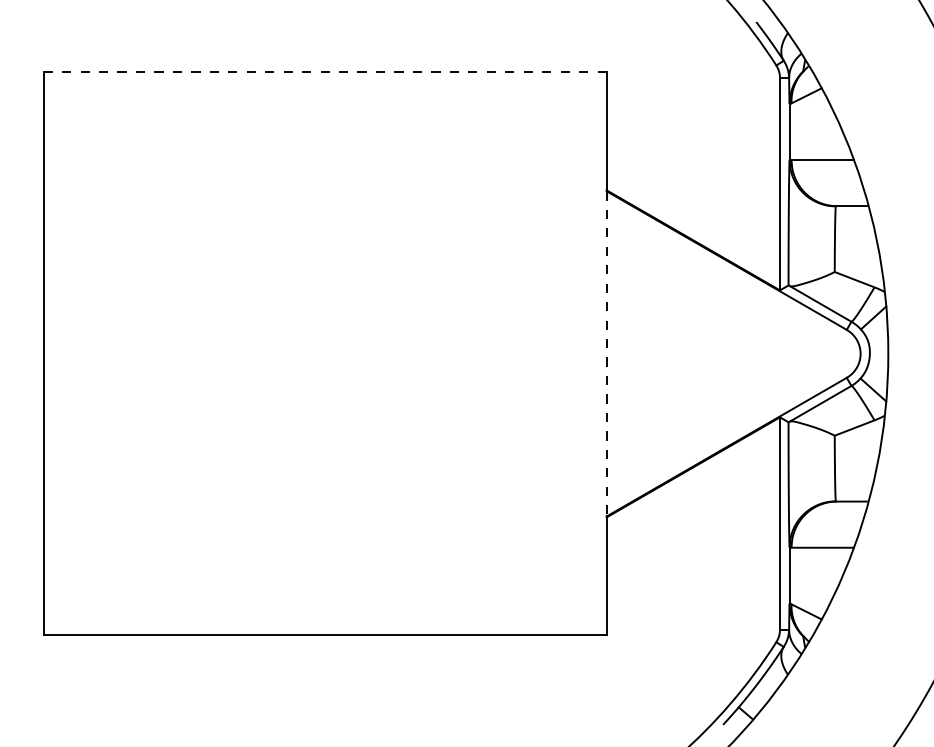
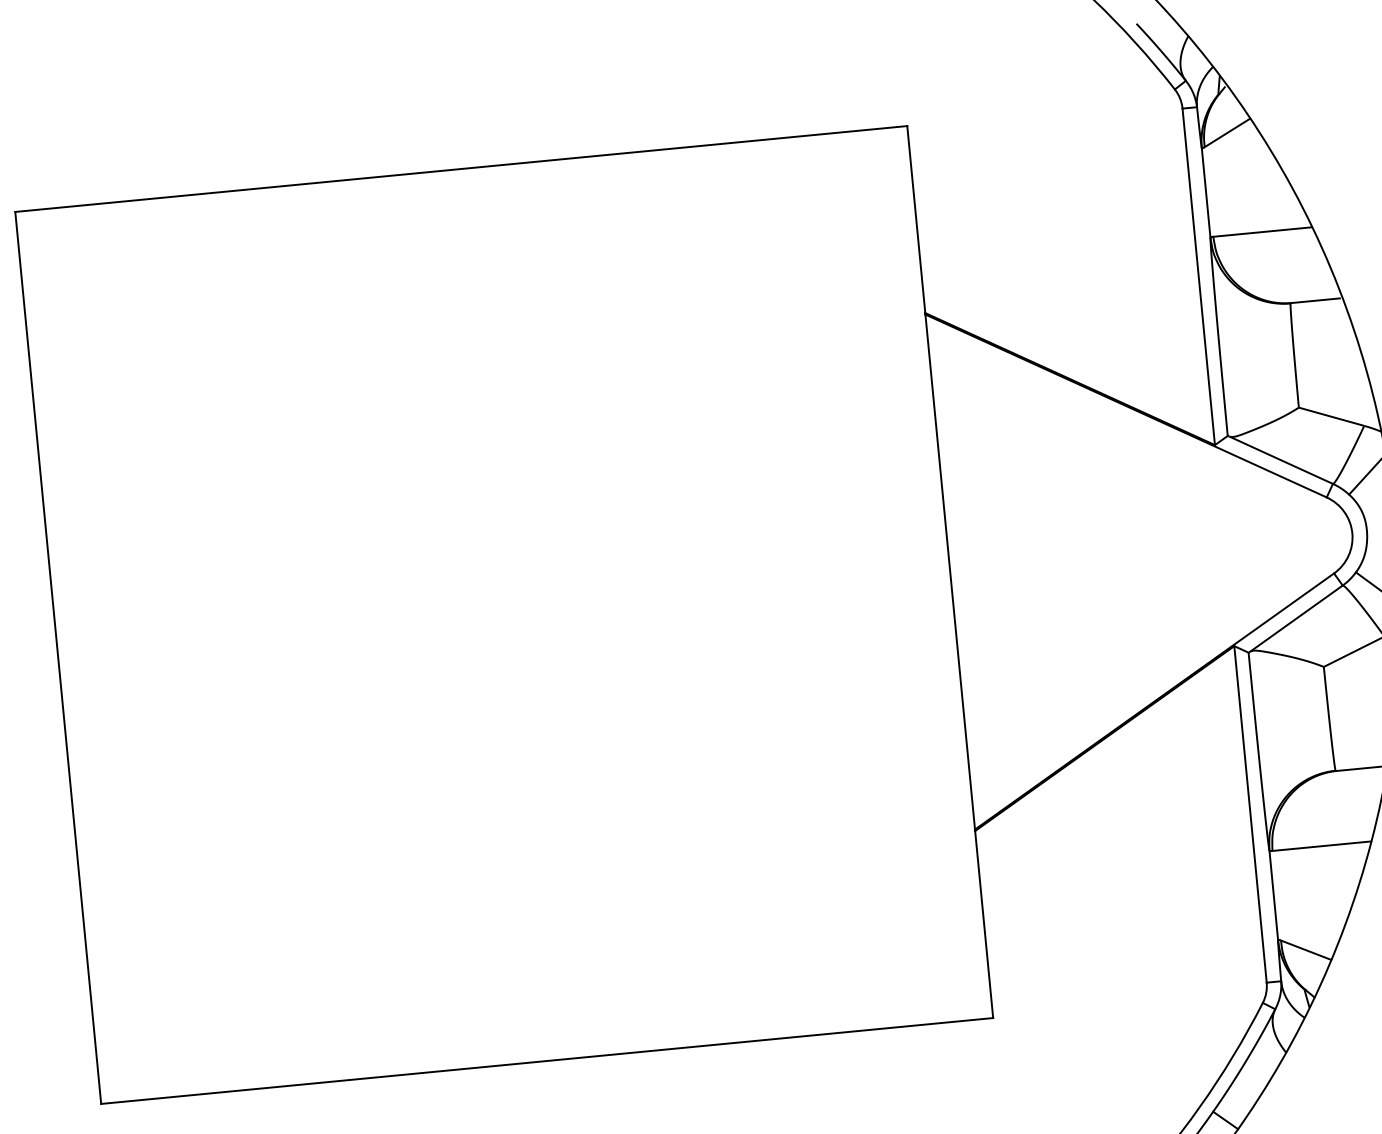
line: (325, 72) -> (461, 169), dashed -> solid
line: (606, 353) -> (949, 571), dashed -> solid

